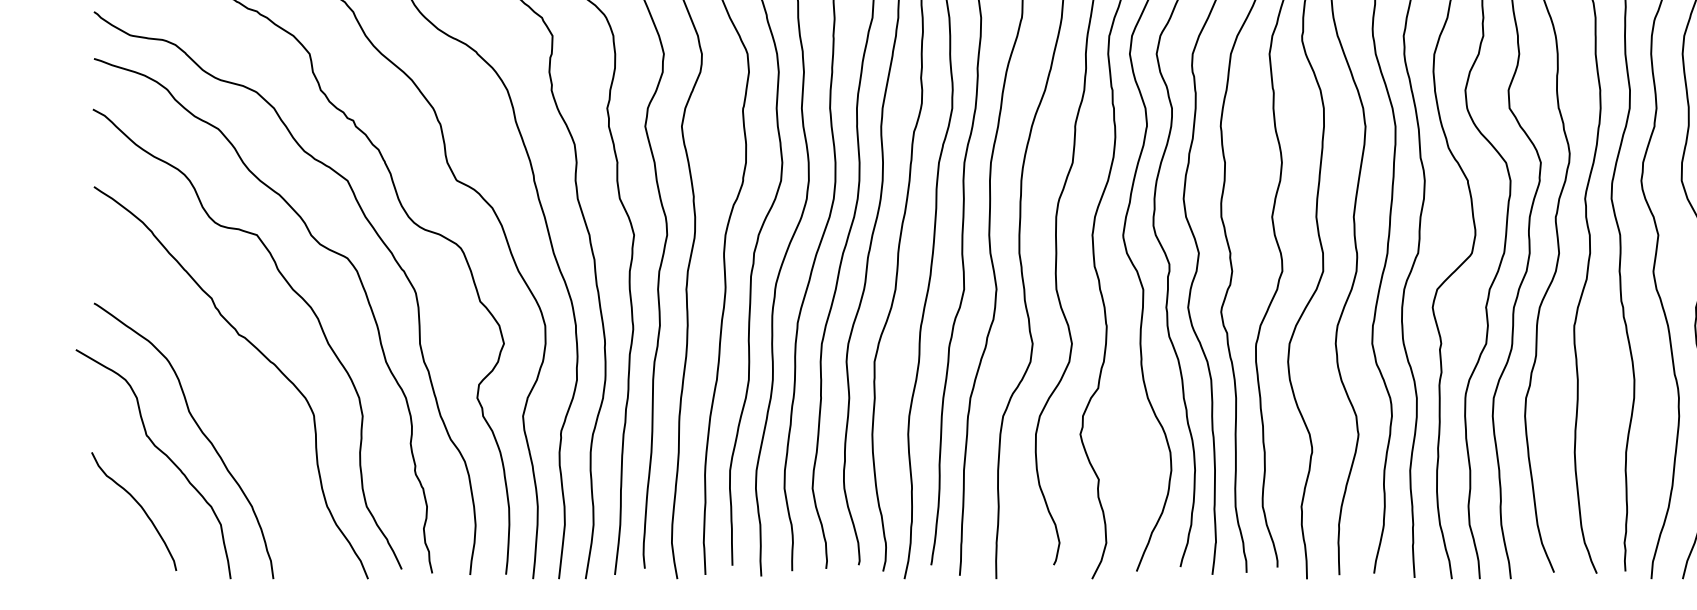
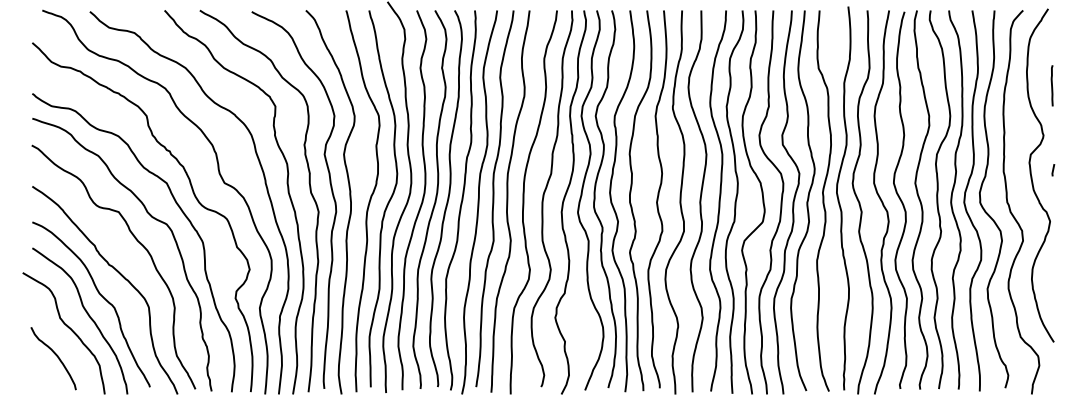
curve: (222, 392) -> (100, 295), added

